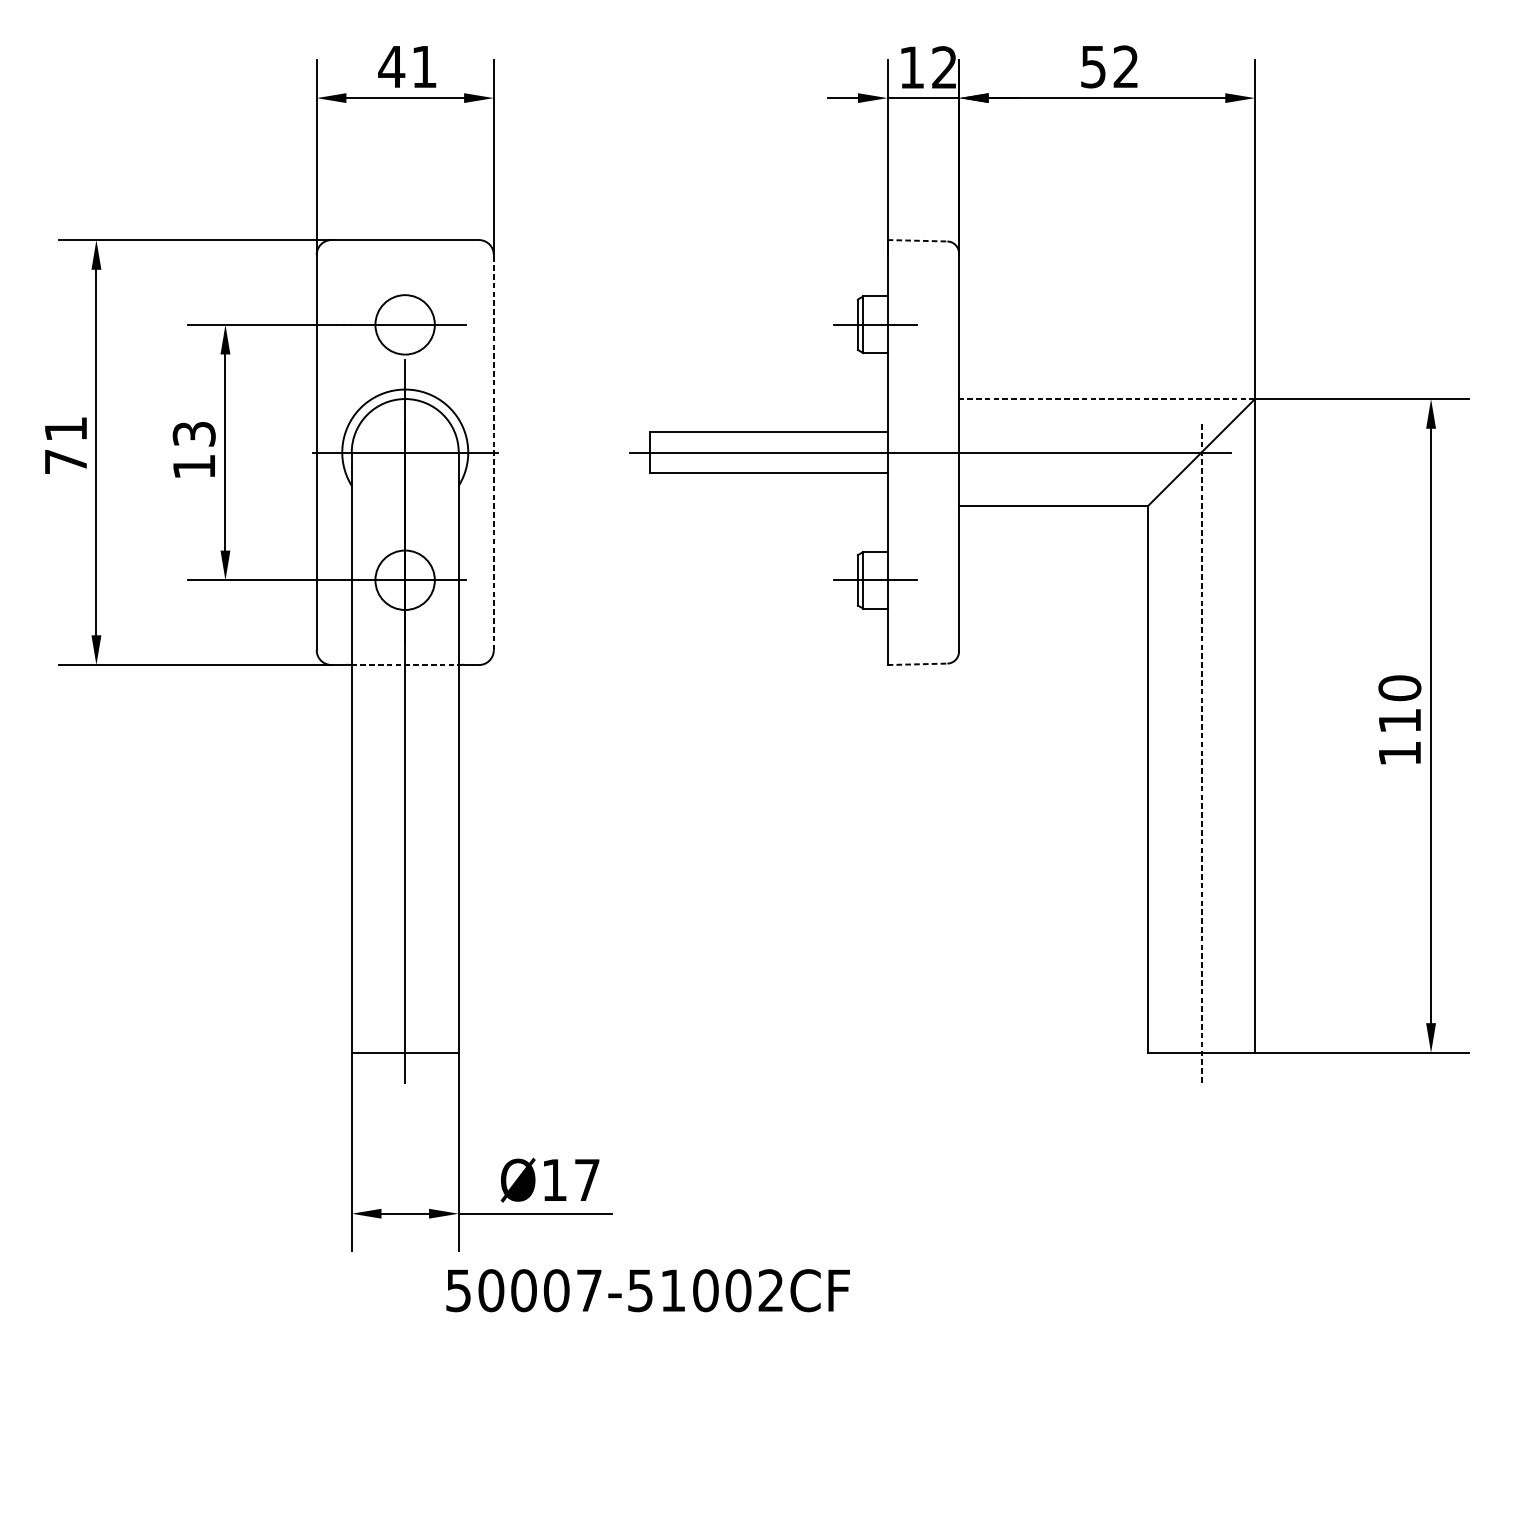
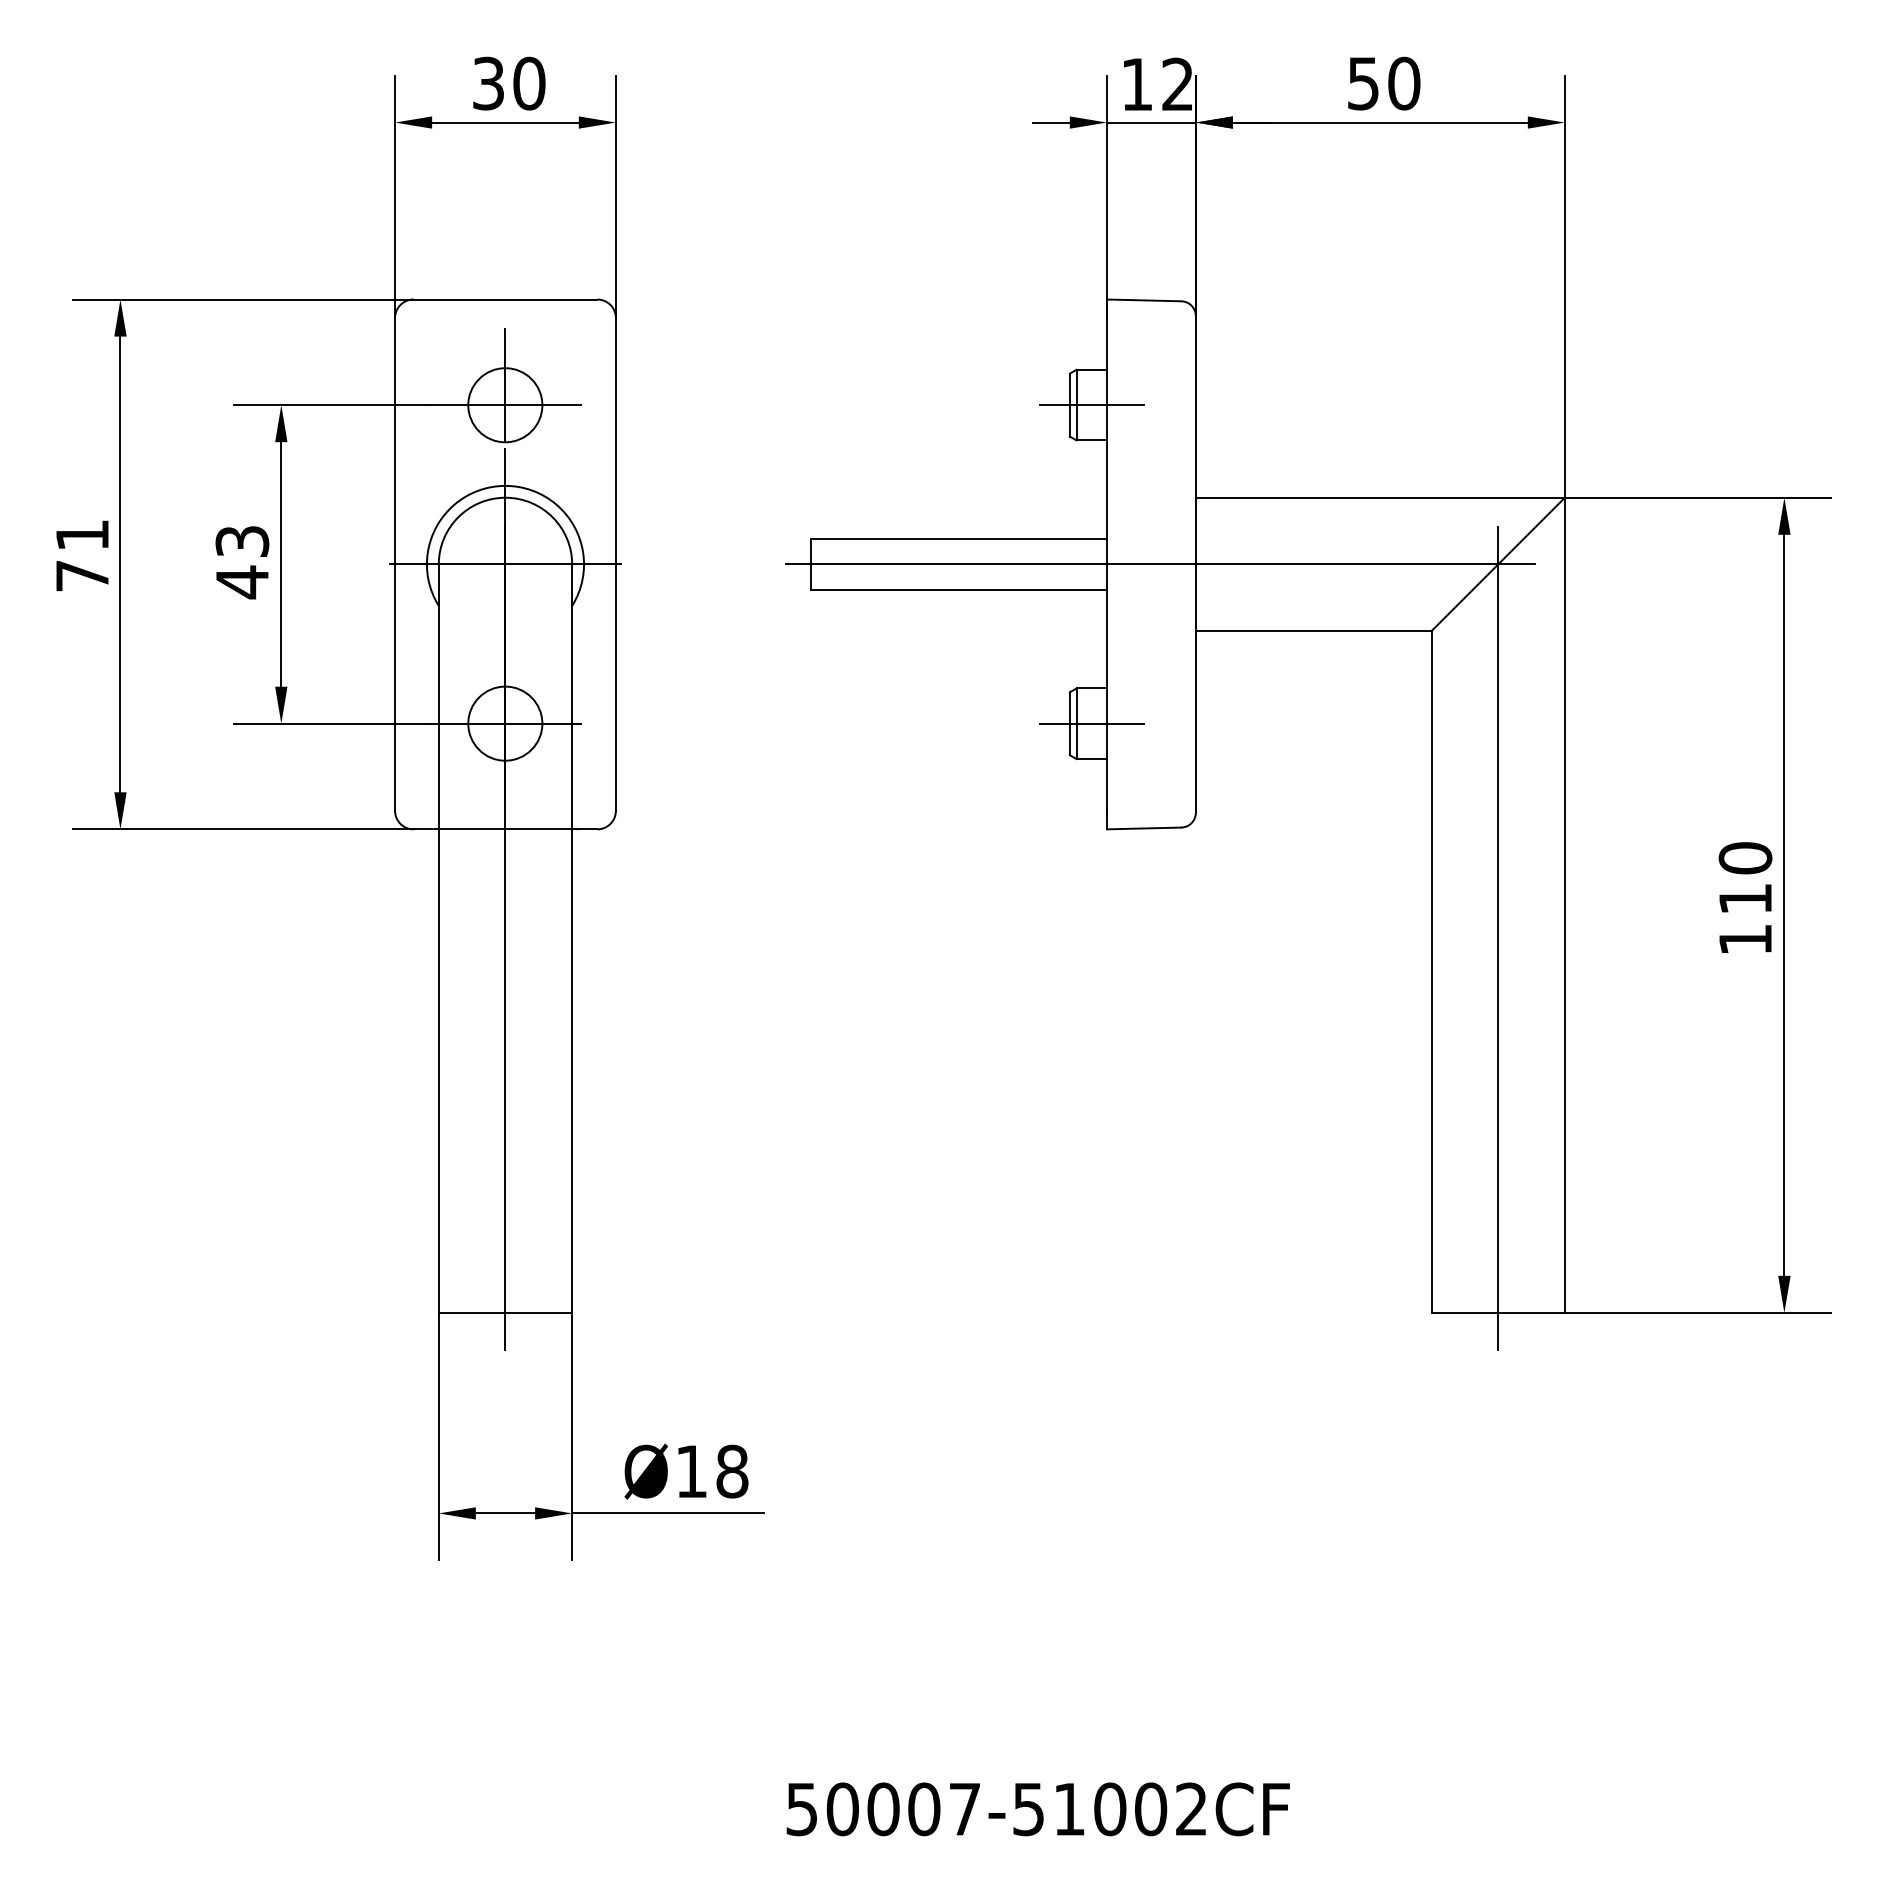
text: (407, 66) -> (508, 83), 41 -> 30
text: (1126, 66) -> (1404, 83), 52 -> 50
line: (917, 240) -> (1144, 300), dashed -> solid
line: (405, 309) -> (505, 385), added
line: (1107, 398) -> (1380, 497), dashed -> solid
line: (493, 451) -> (615, 563), dashed -> solid
text: (194, 467) -> (242, 582), 13 -> 43
line: (917, 664) -> (1144, 828), dashed -> solid
line: (405, 665) -> (505, 829), dashed -> solid
line: (1201, 752) -> (1498, 938), dashed -> solid
text: (587, 1180) -> (732, 1471), 17 -> 18
text: (647, 1290) -> (1037, 1809), moved

